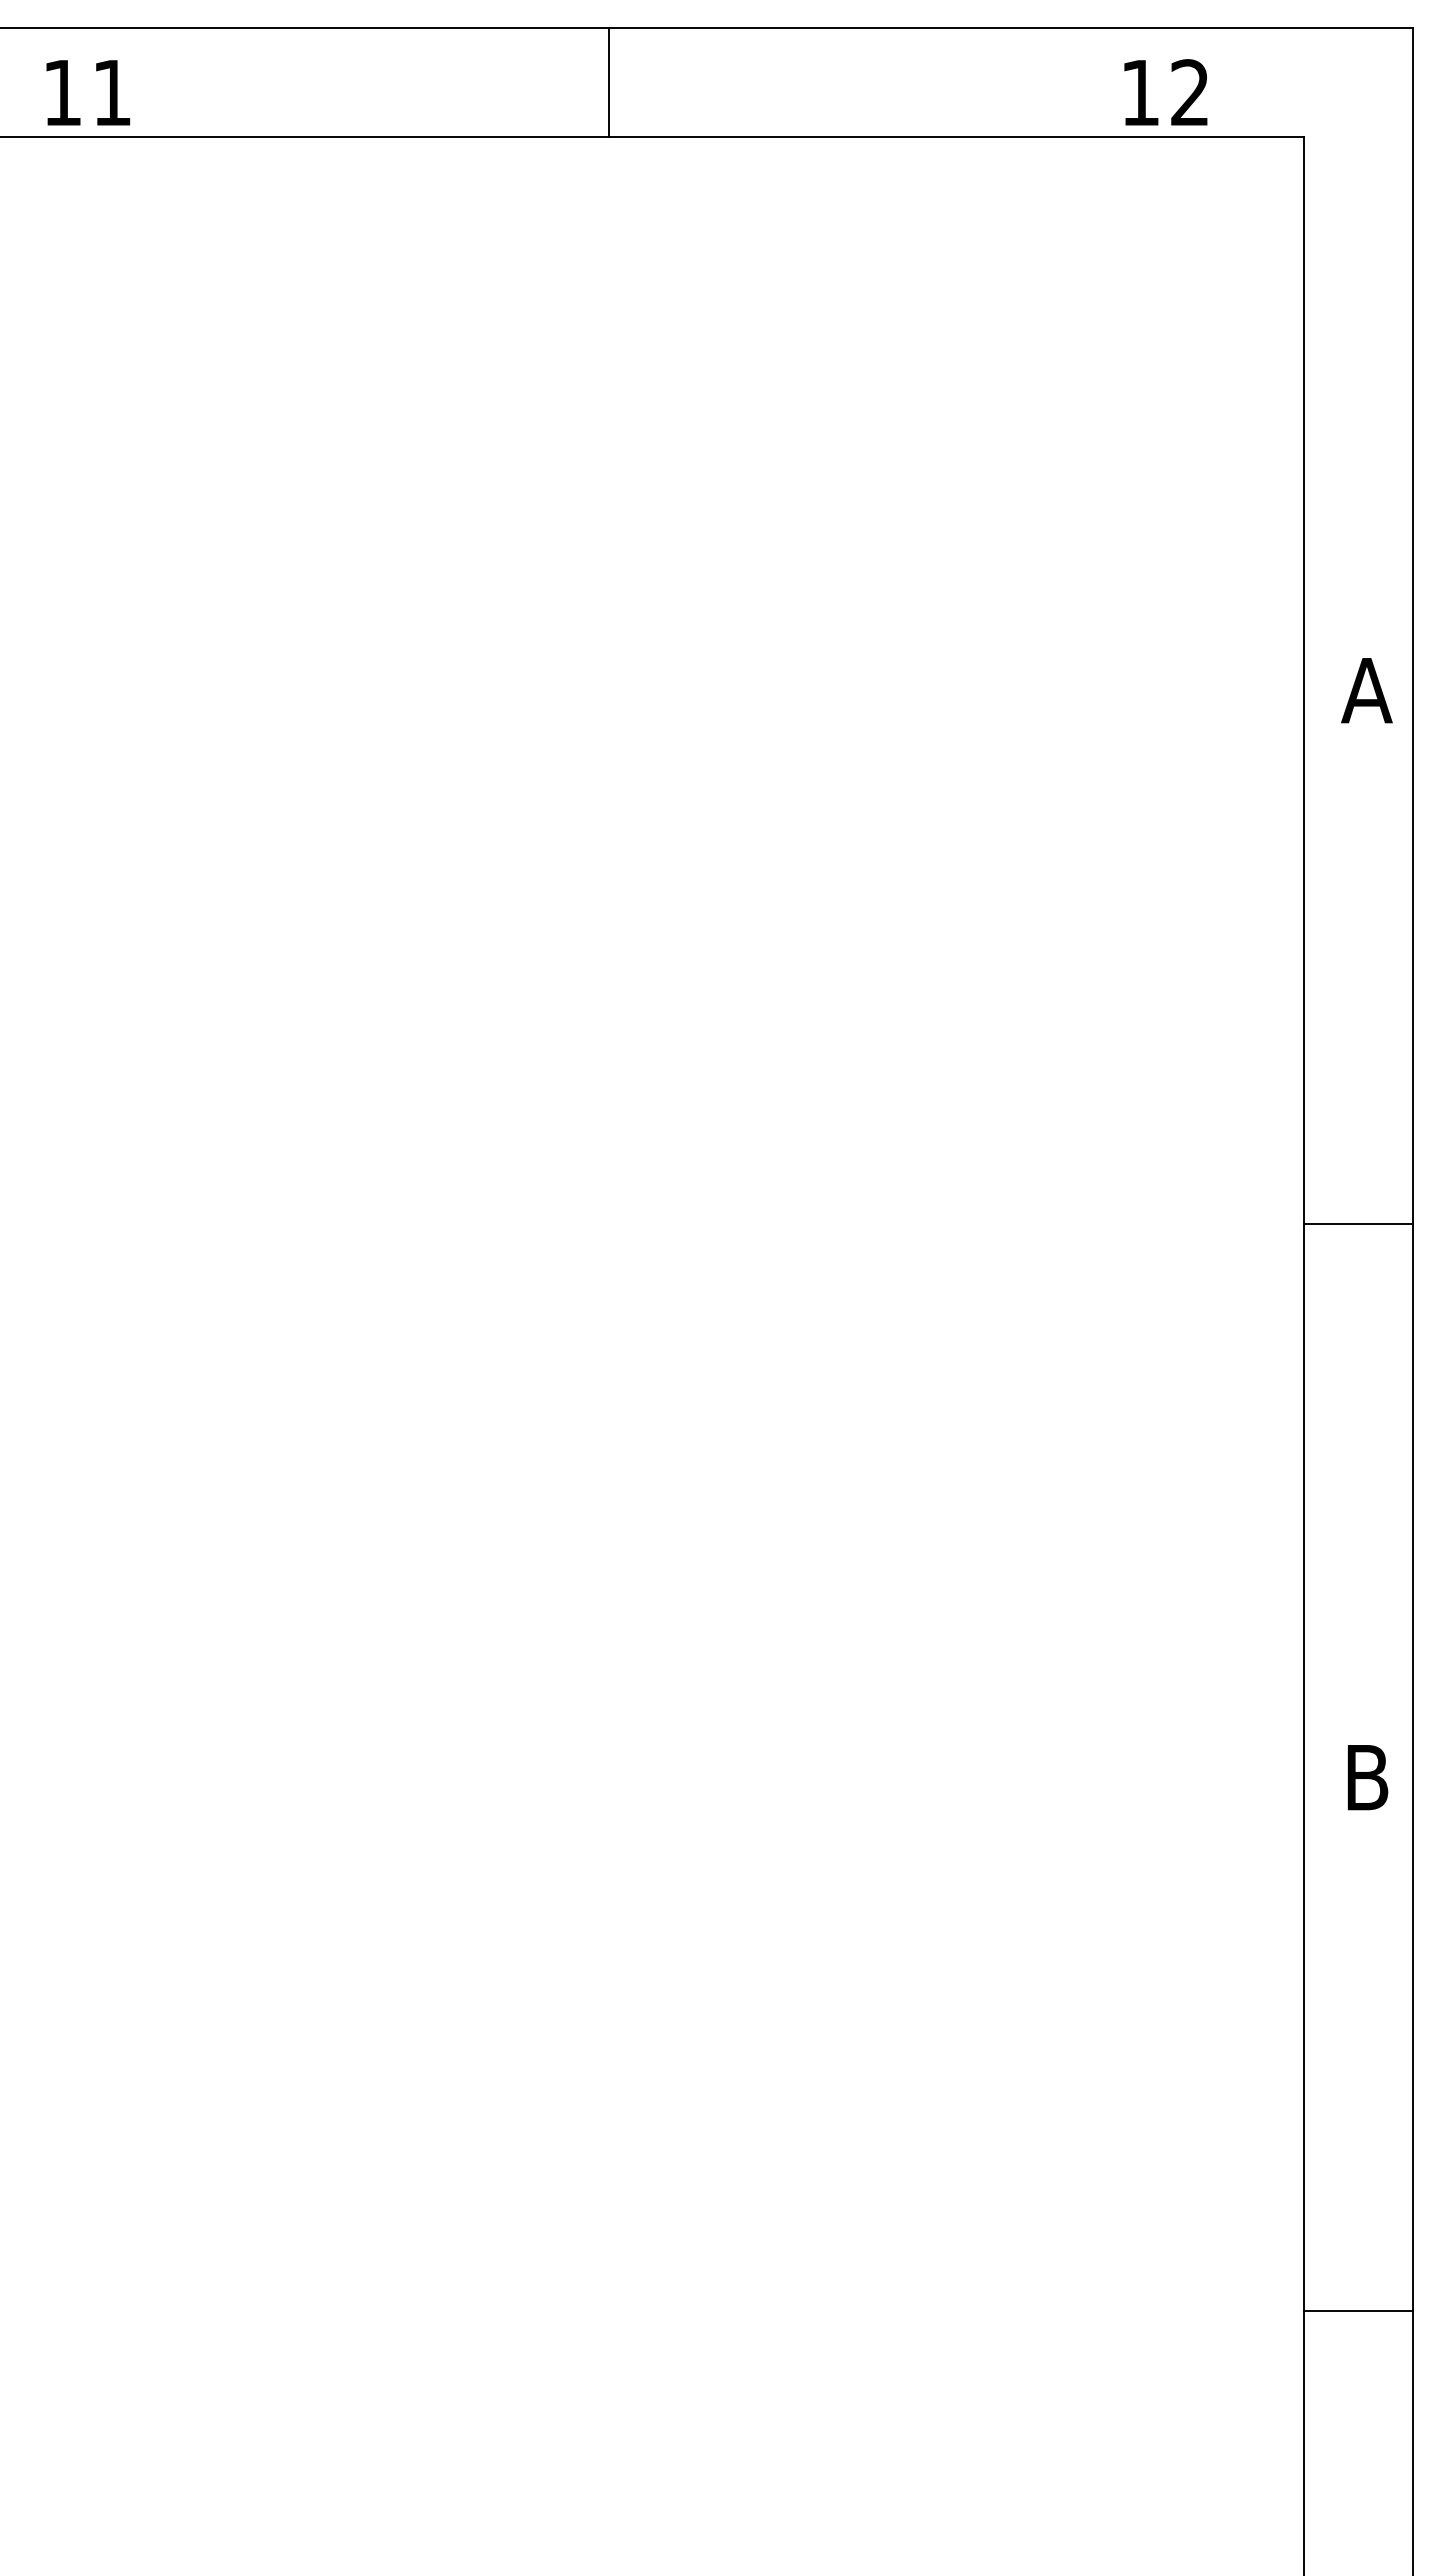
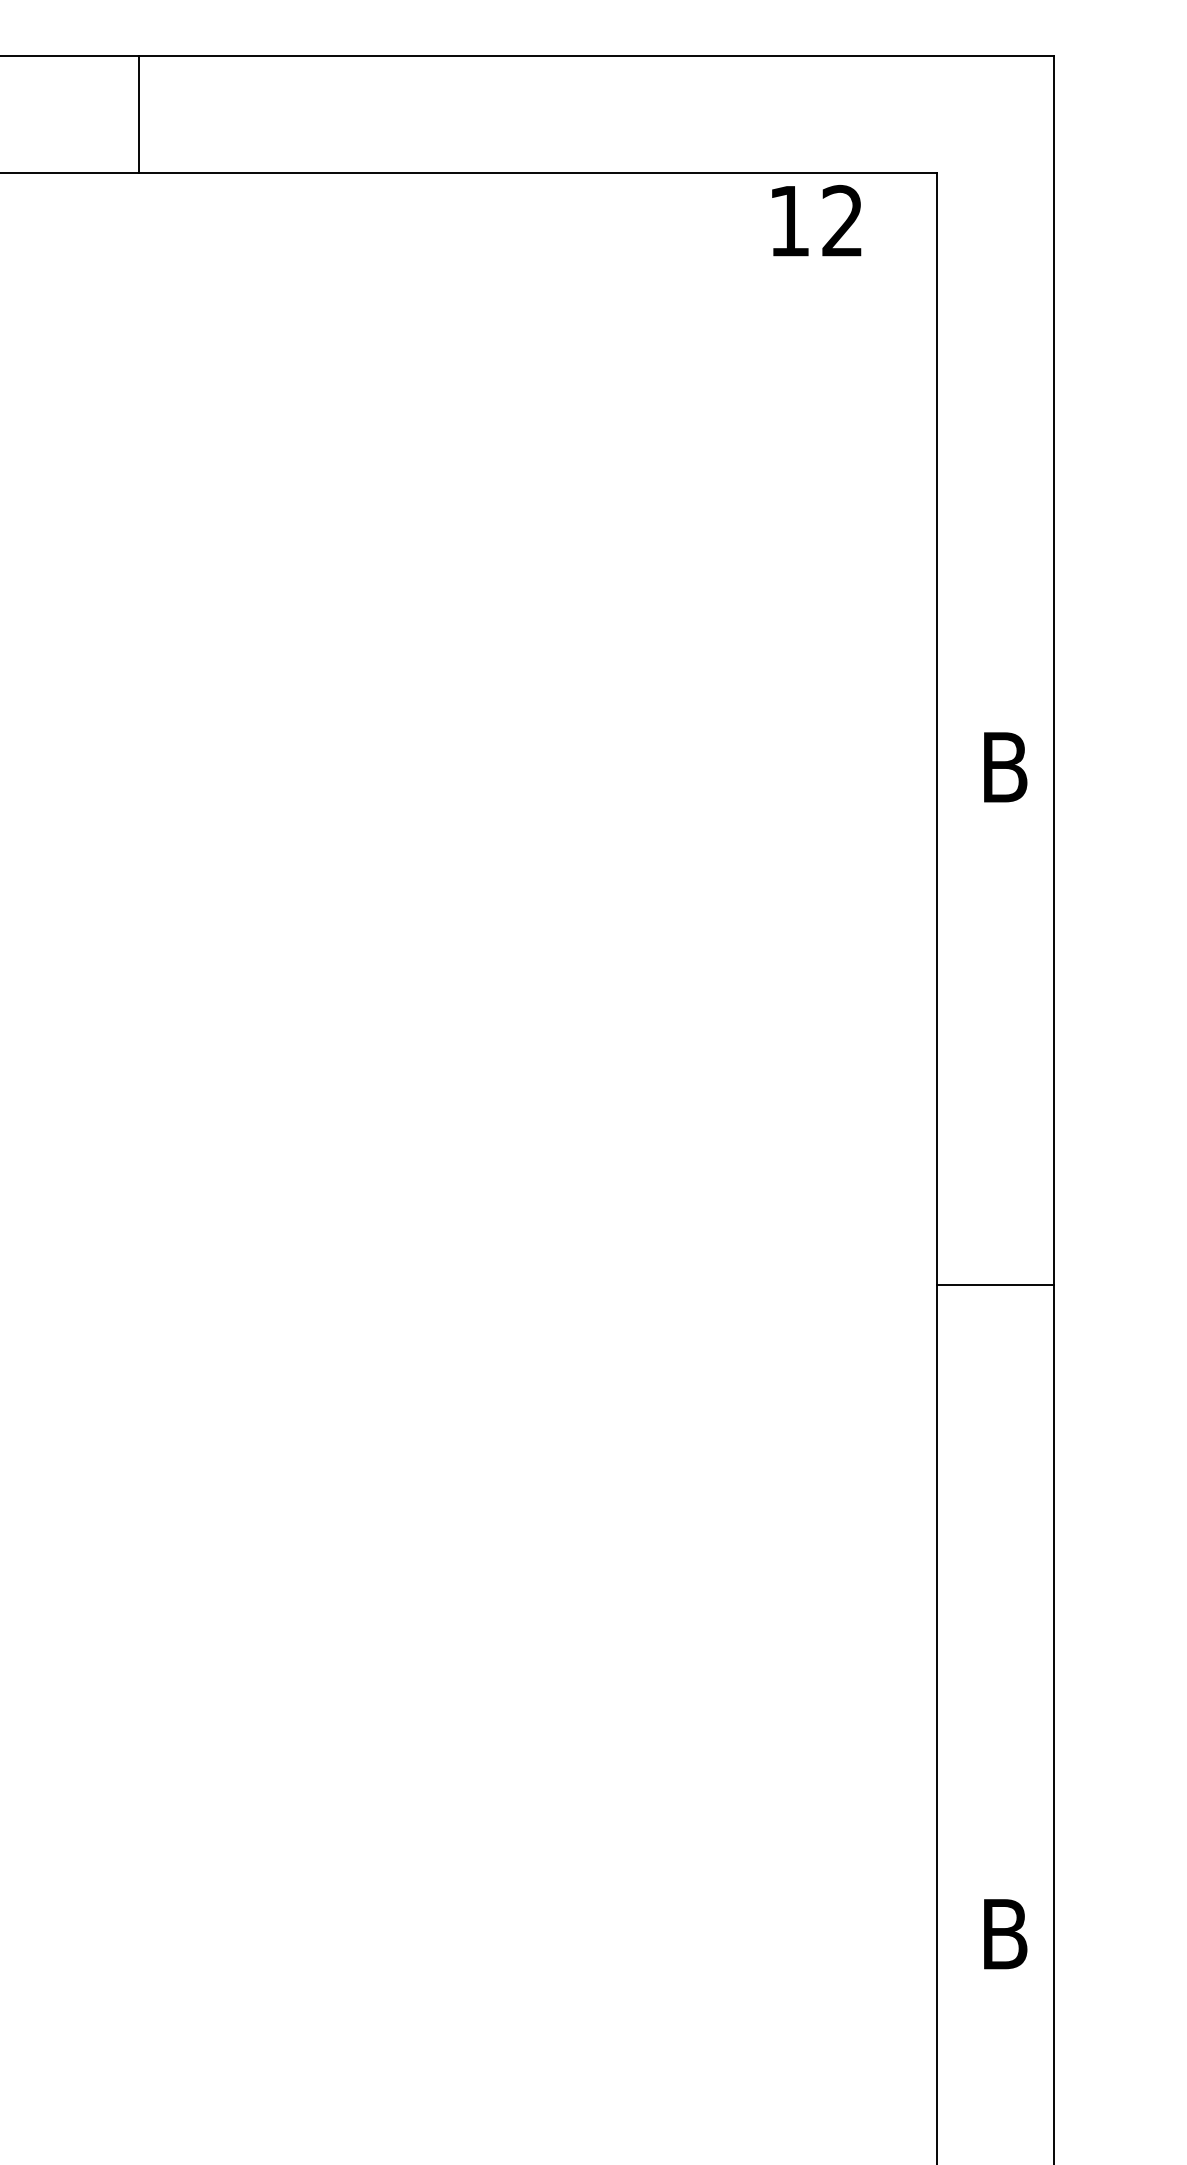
line: (608, 82) -> (138, 114), moved
text: (1165, 92) -> (816, 220), moved
text: (1366, 690) -> (1004, 767), A -> B
line: (1357, 1223) -> (994, 1284), moved

